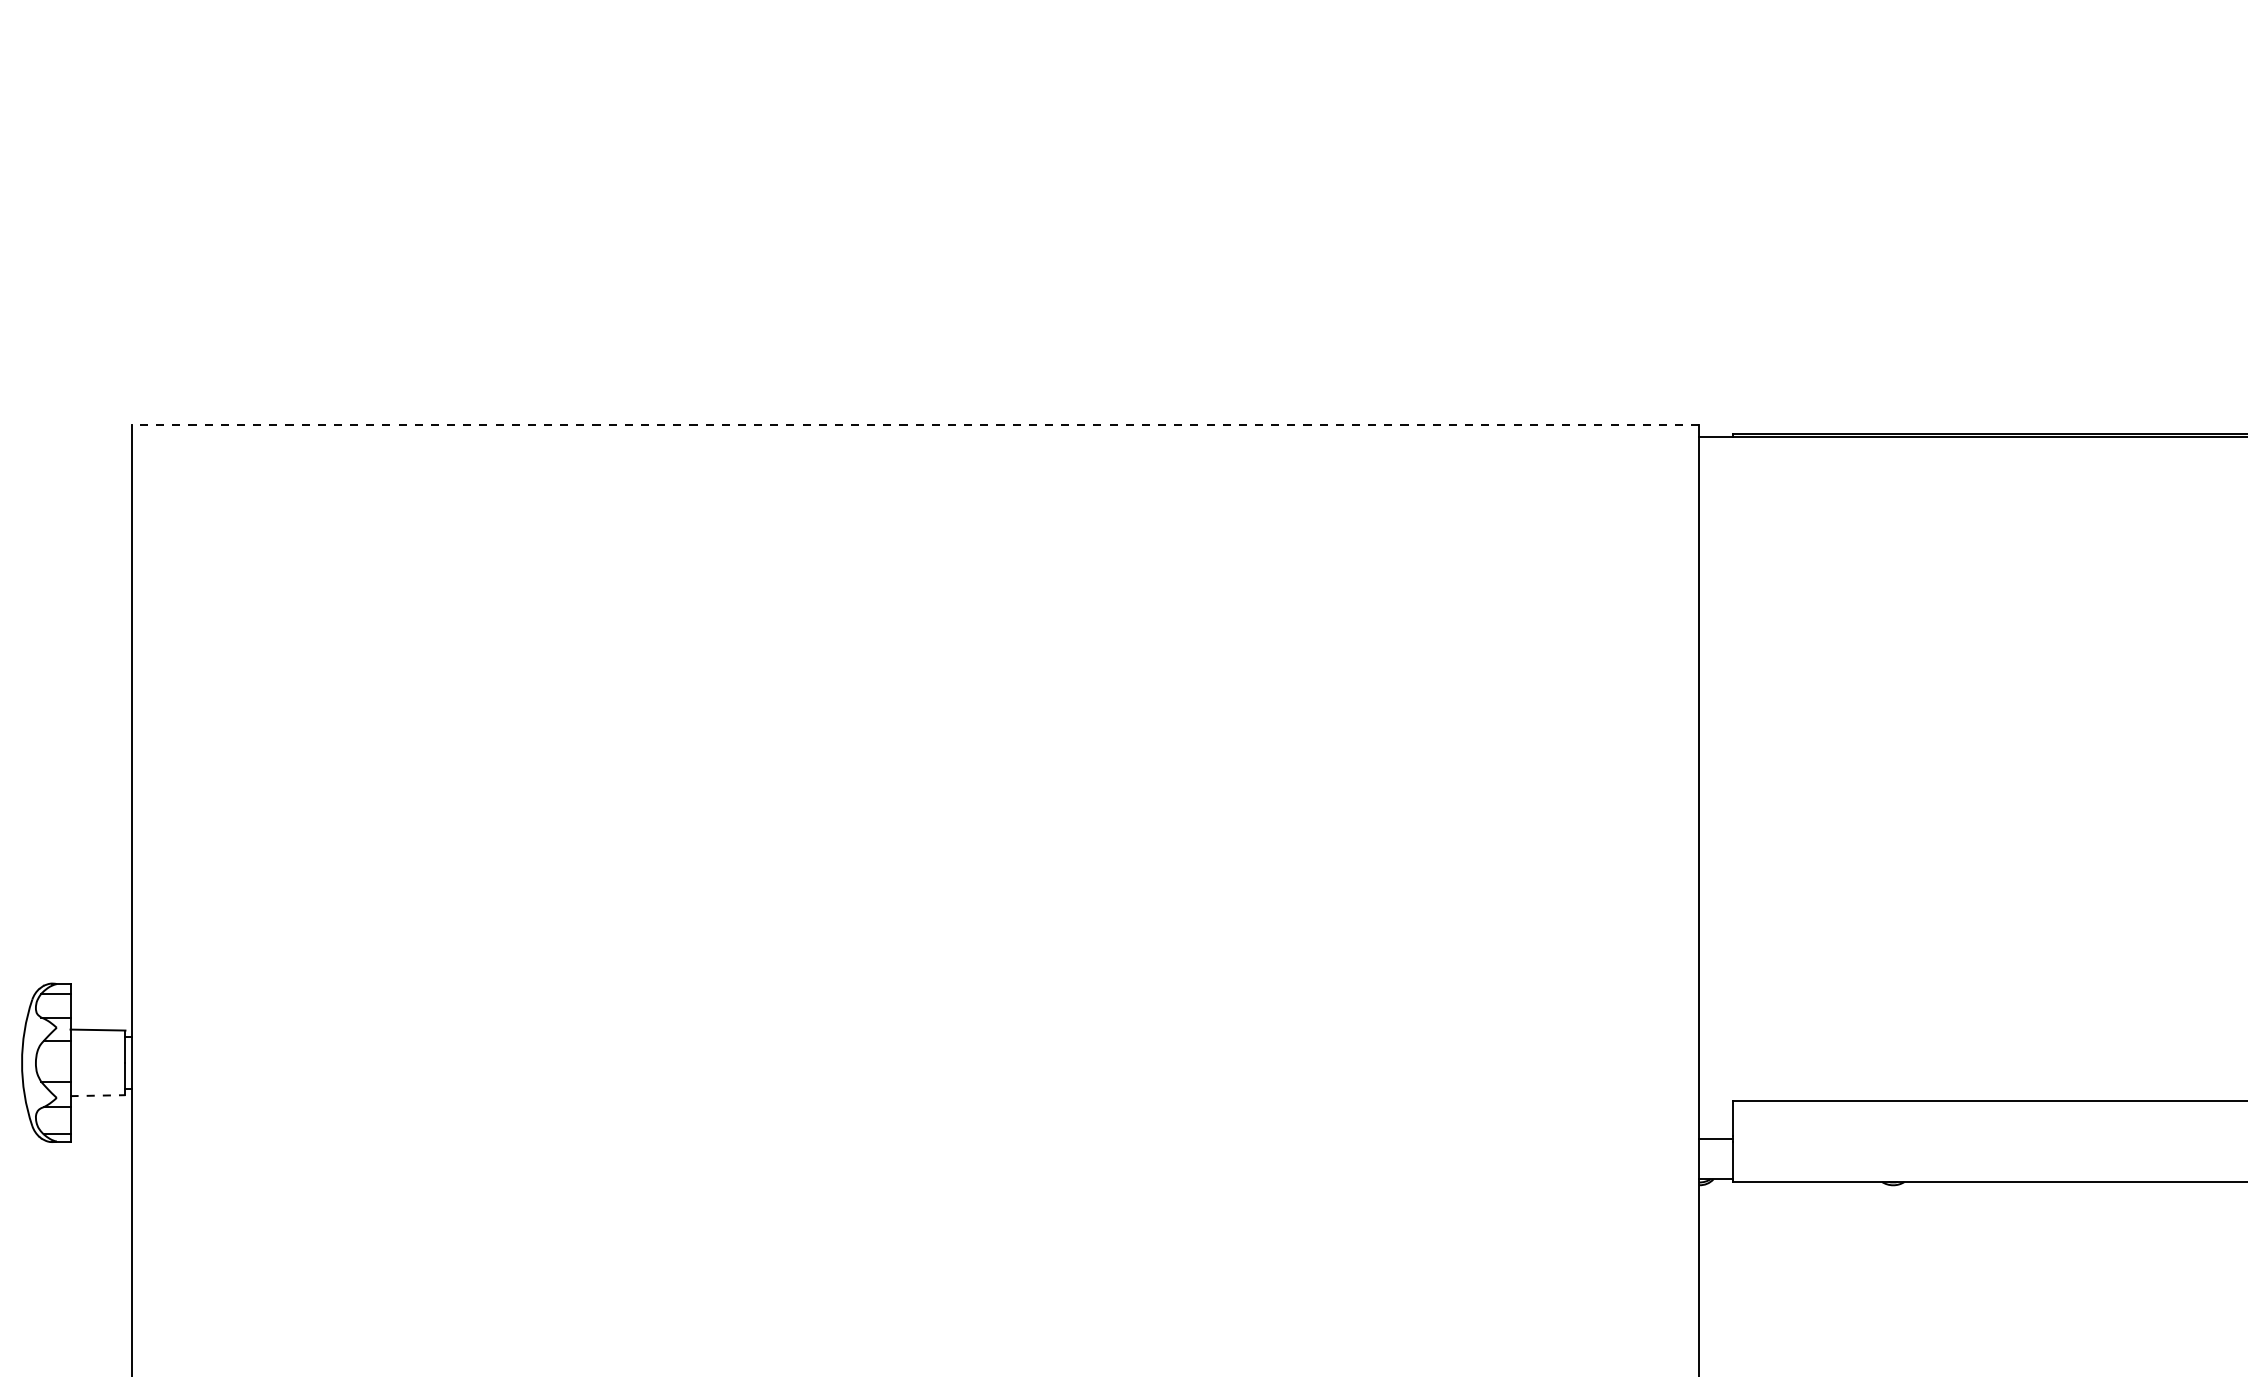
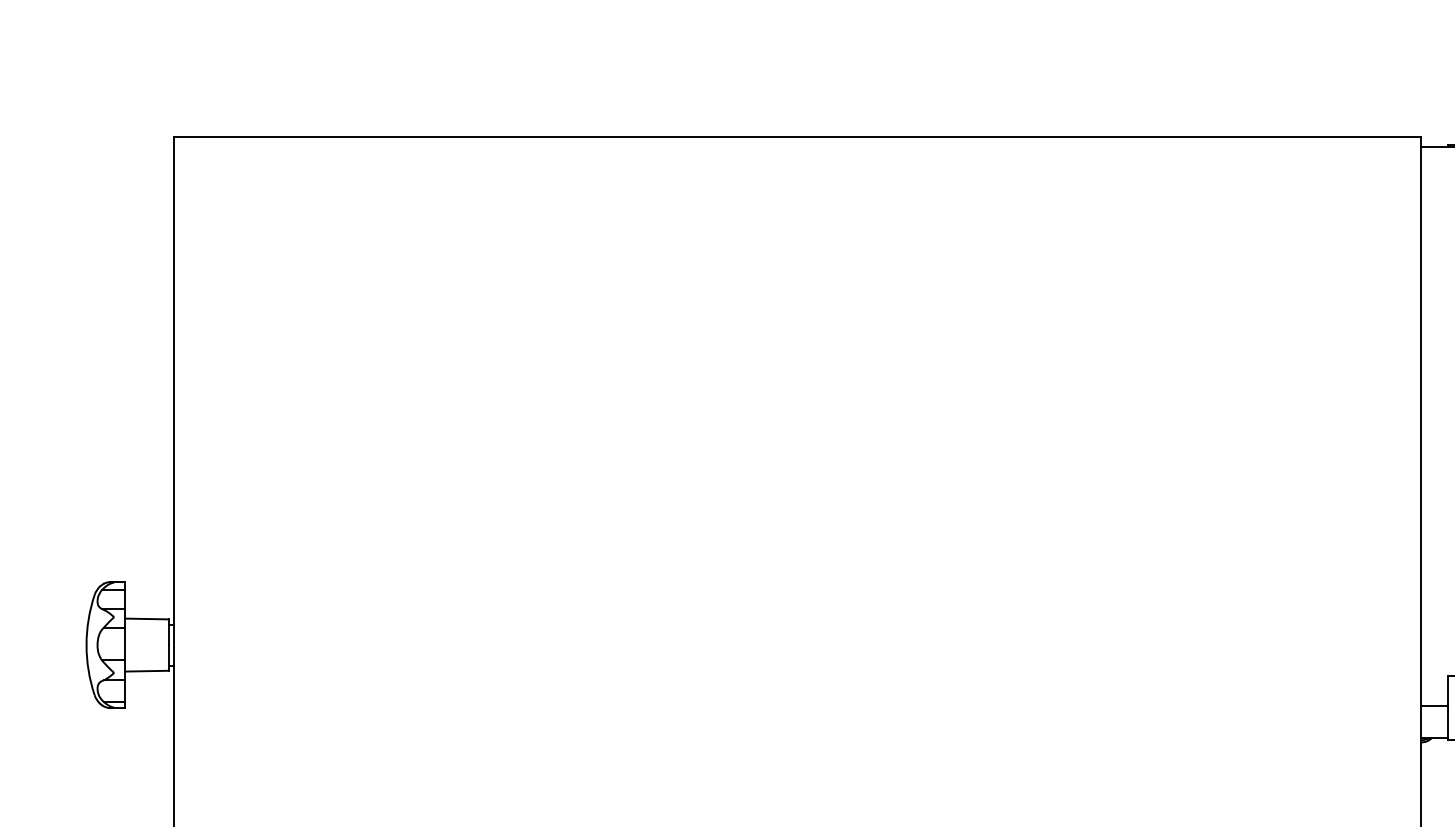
line: (915, 424) -> (797, 137), dashed -> solid
line: (98, 1095) -> (147, 671), dashed -> solid

